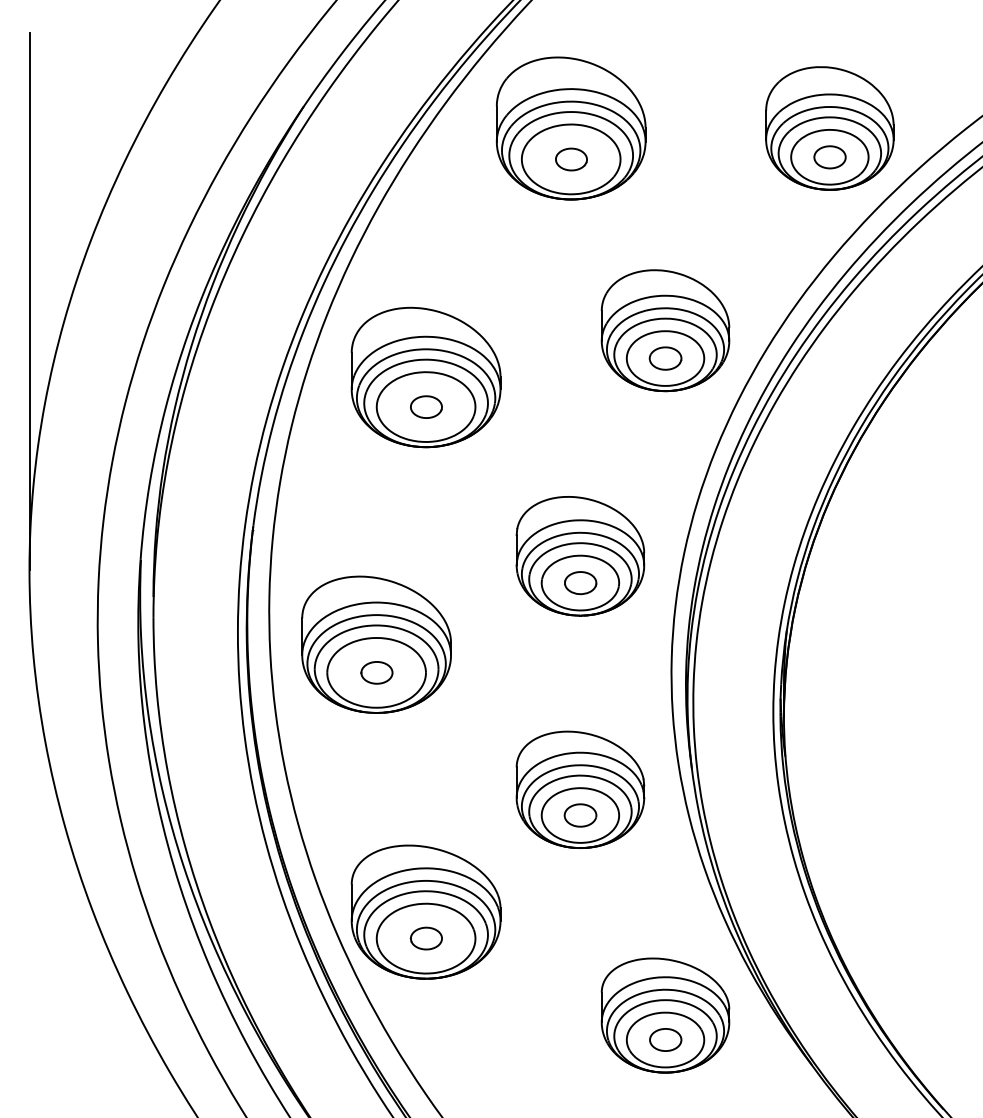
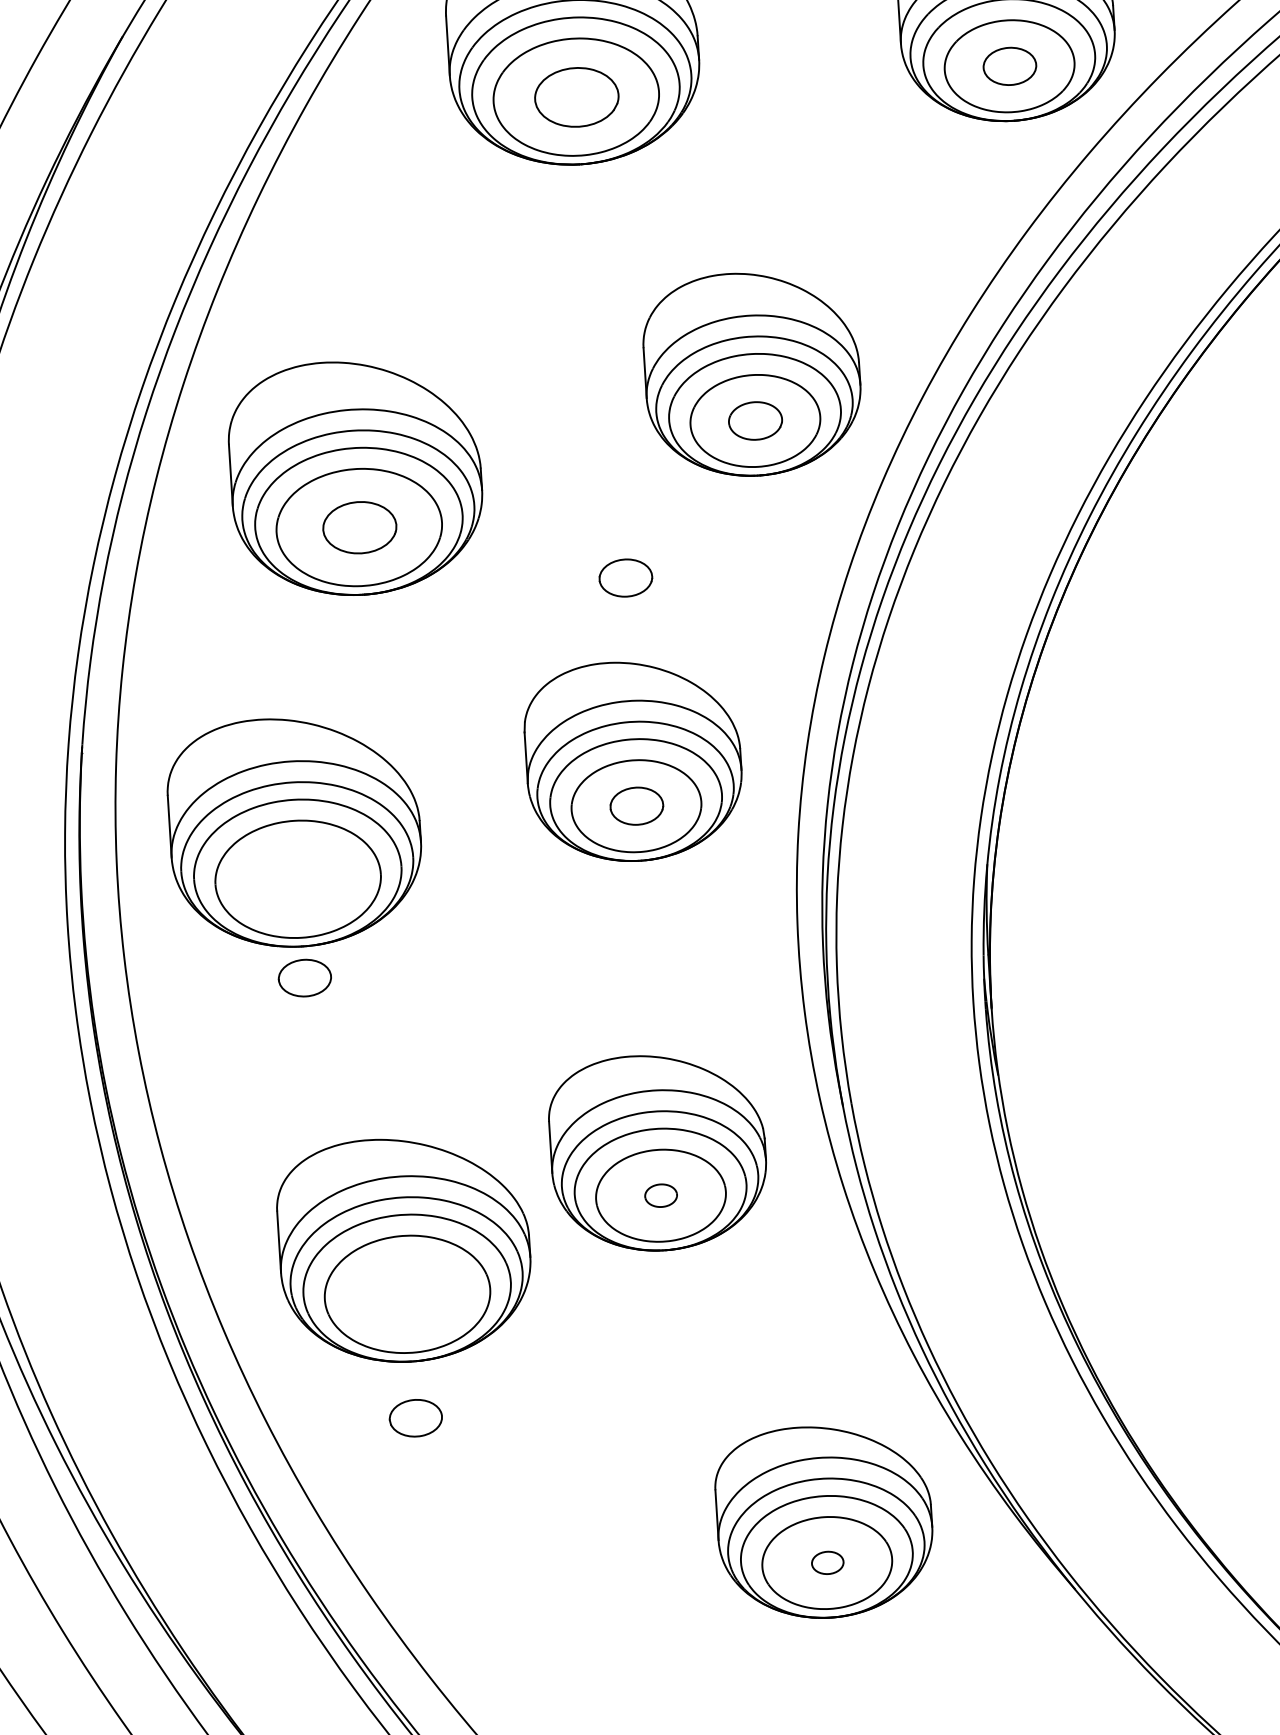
part: (571, 159) -> (576, 97), size x1.6
part: (426, 406) -> (359, 526), size x1.4
part: (582, 447) -> (625, 578), added
part: (376, 644) -> (294, 831), moved
part: (580, 815) -> (661, 1195), size x0.6
part: (425, 911) -> (403, 1248), moved
part: (665, 1039) -> (827, 1562), size x0.6

